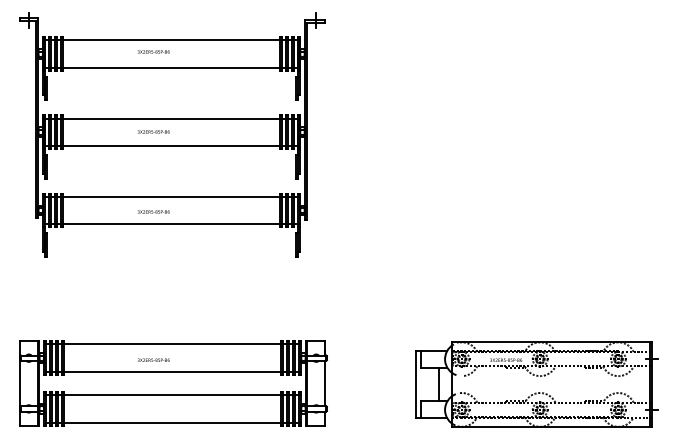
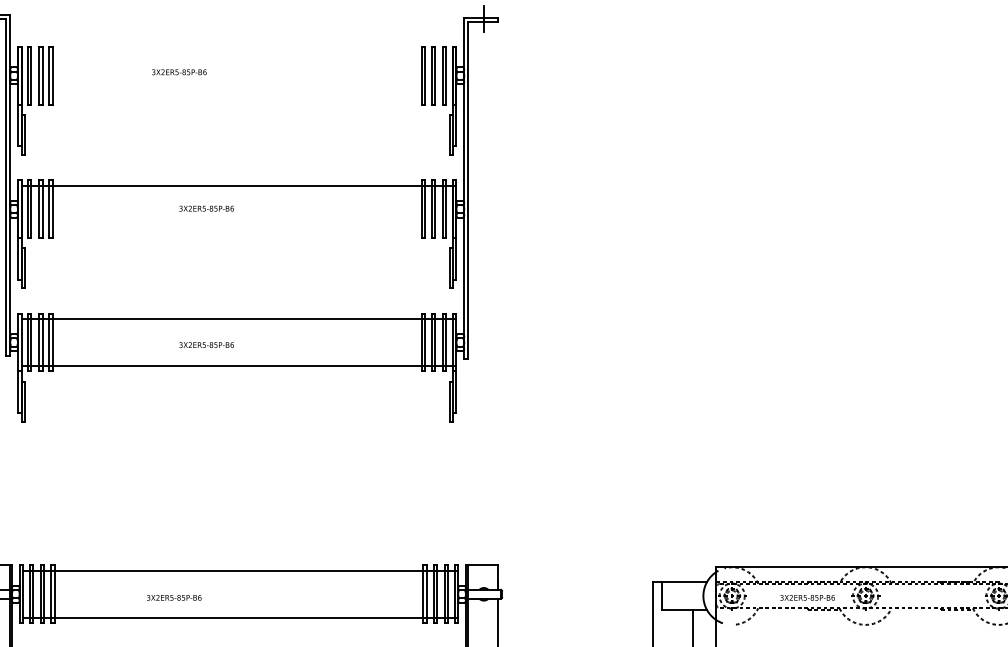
line: (172, 40) -> (238, 52), removed
text: (153, 51) -> (179, 71), moved
line: (172, 67) -> (238, 98), removed
line: (172, 146) -> (238, 233), removed
text: (153, 359) -> (173, 596), moved

